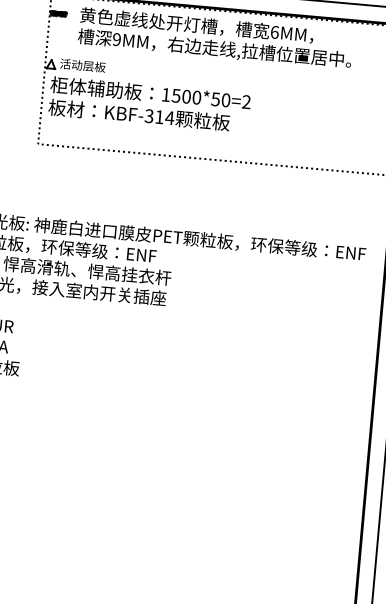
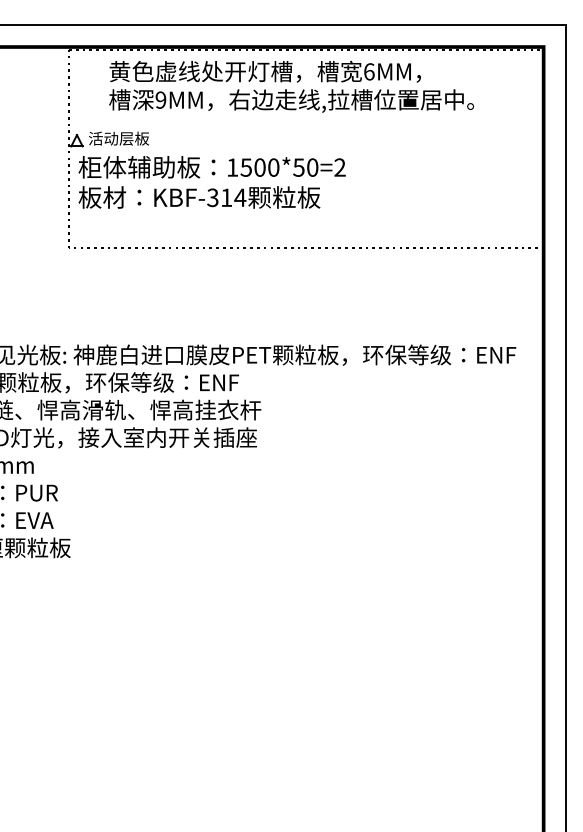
hatch: (58, 13) -> (80, 72), removed

